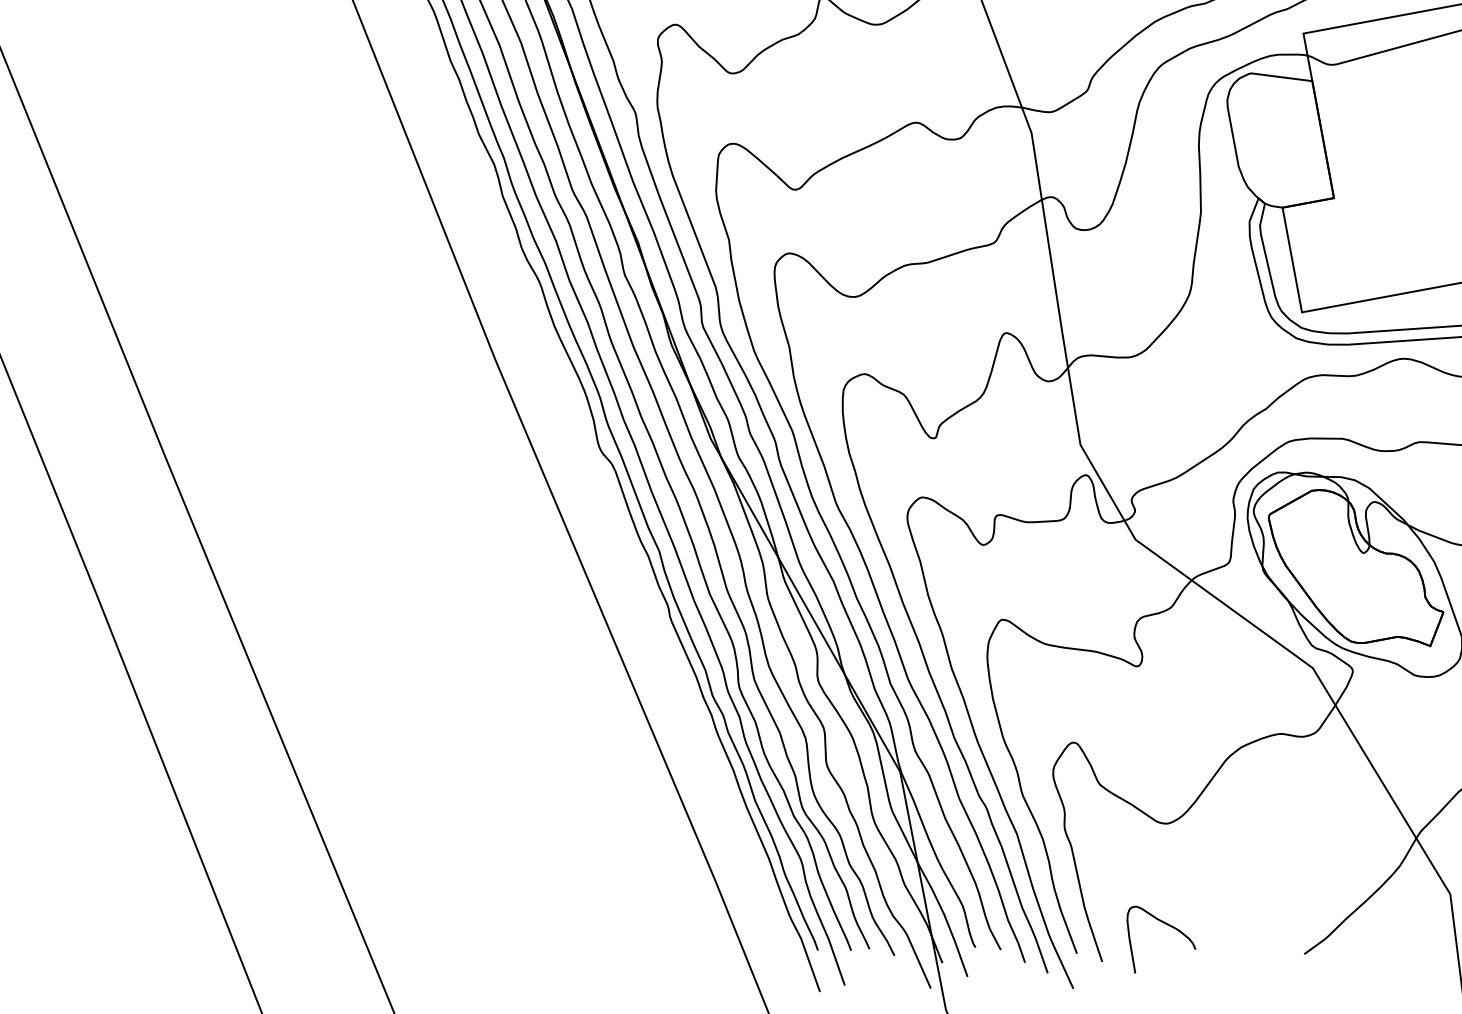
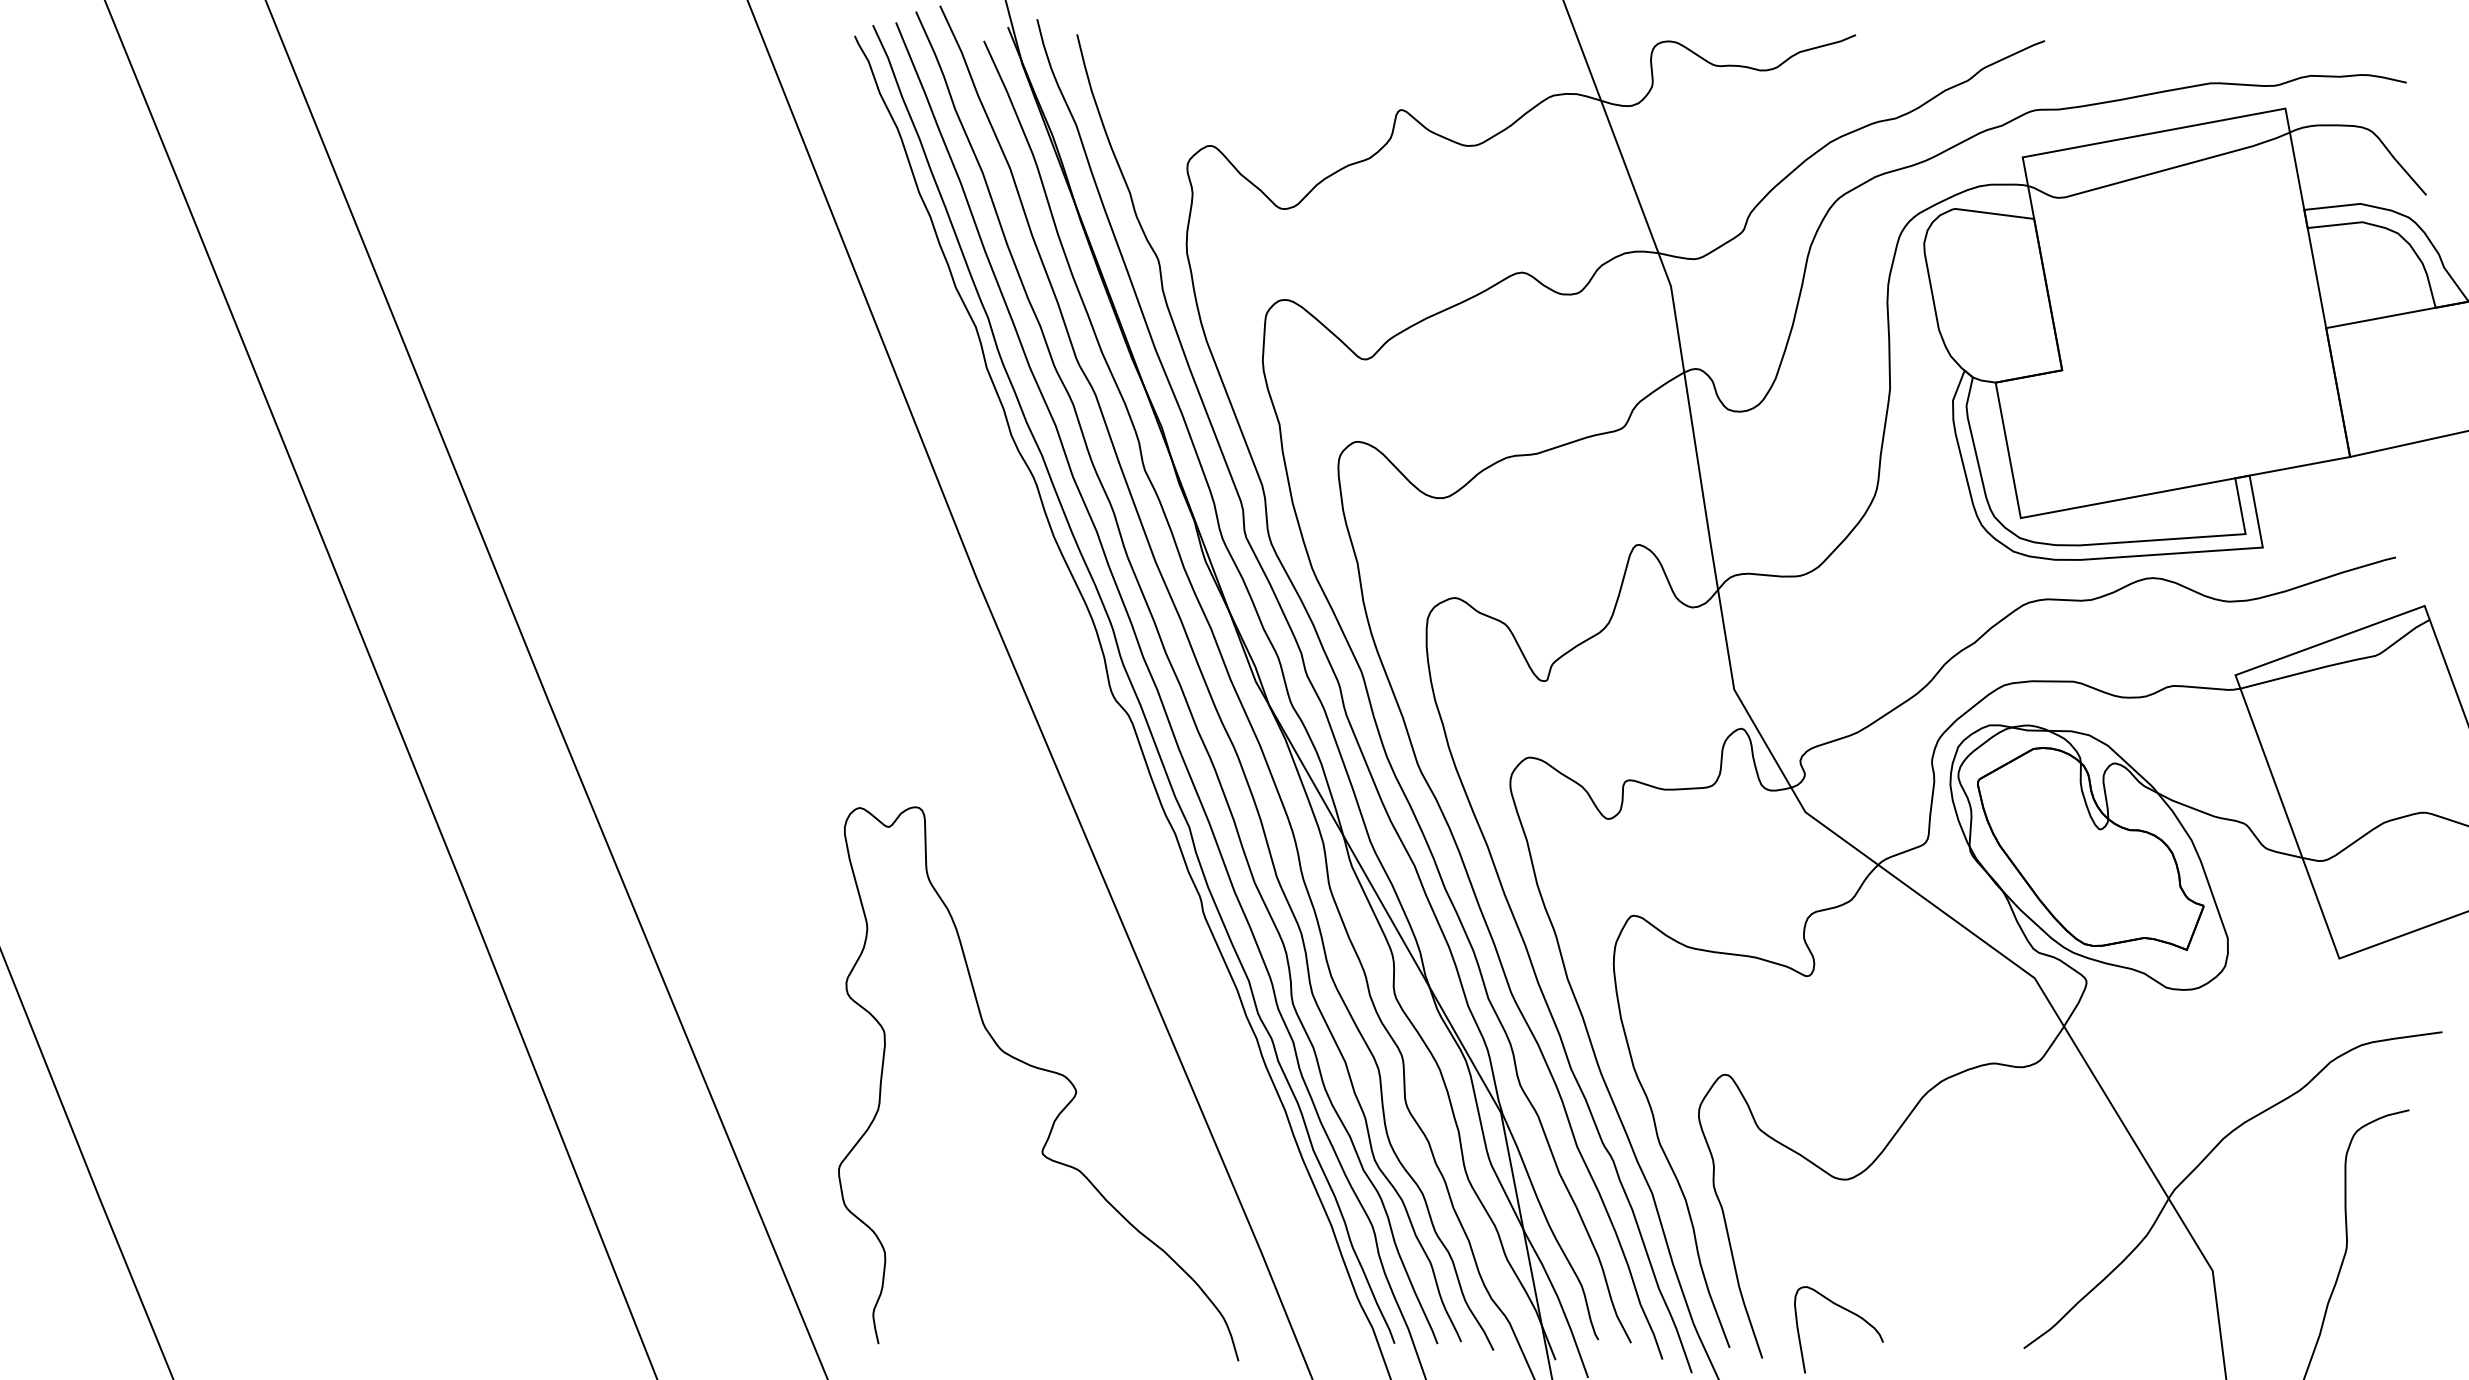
curve: (545, 739) -> (1042, 1070), added

